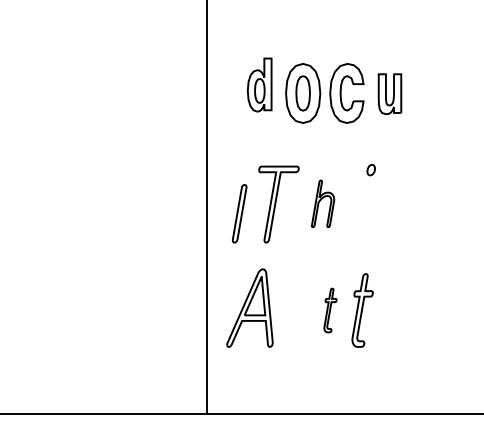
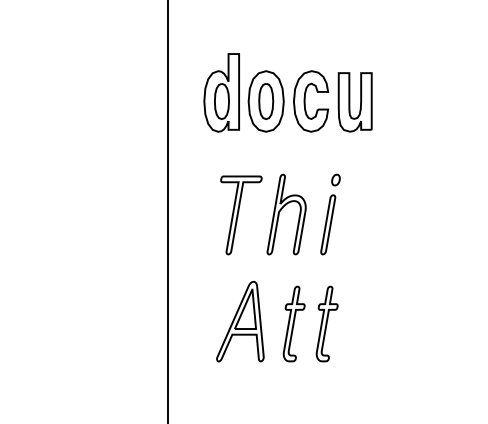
part: (259, 84) -> (221, 92), size x1.43
part: (389, 93) -> (354, 101), size x1.43
part: (322, 203) -> (286, 214), size x1.67
part: (239, 213) -> (328, 224), moved
part: (249, 307) -> (239, 320), moved
part: (330, 310) -> (294, 324), size x1.67

